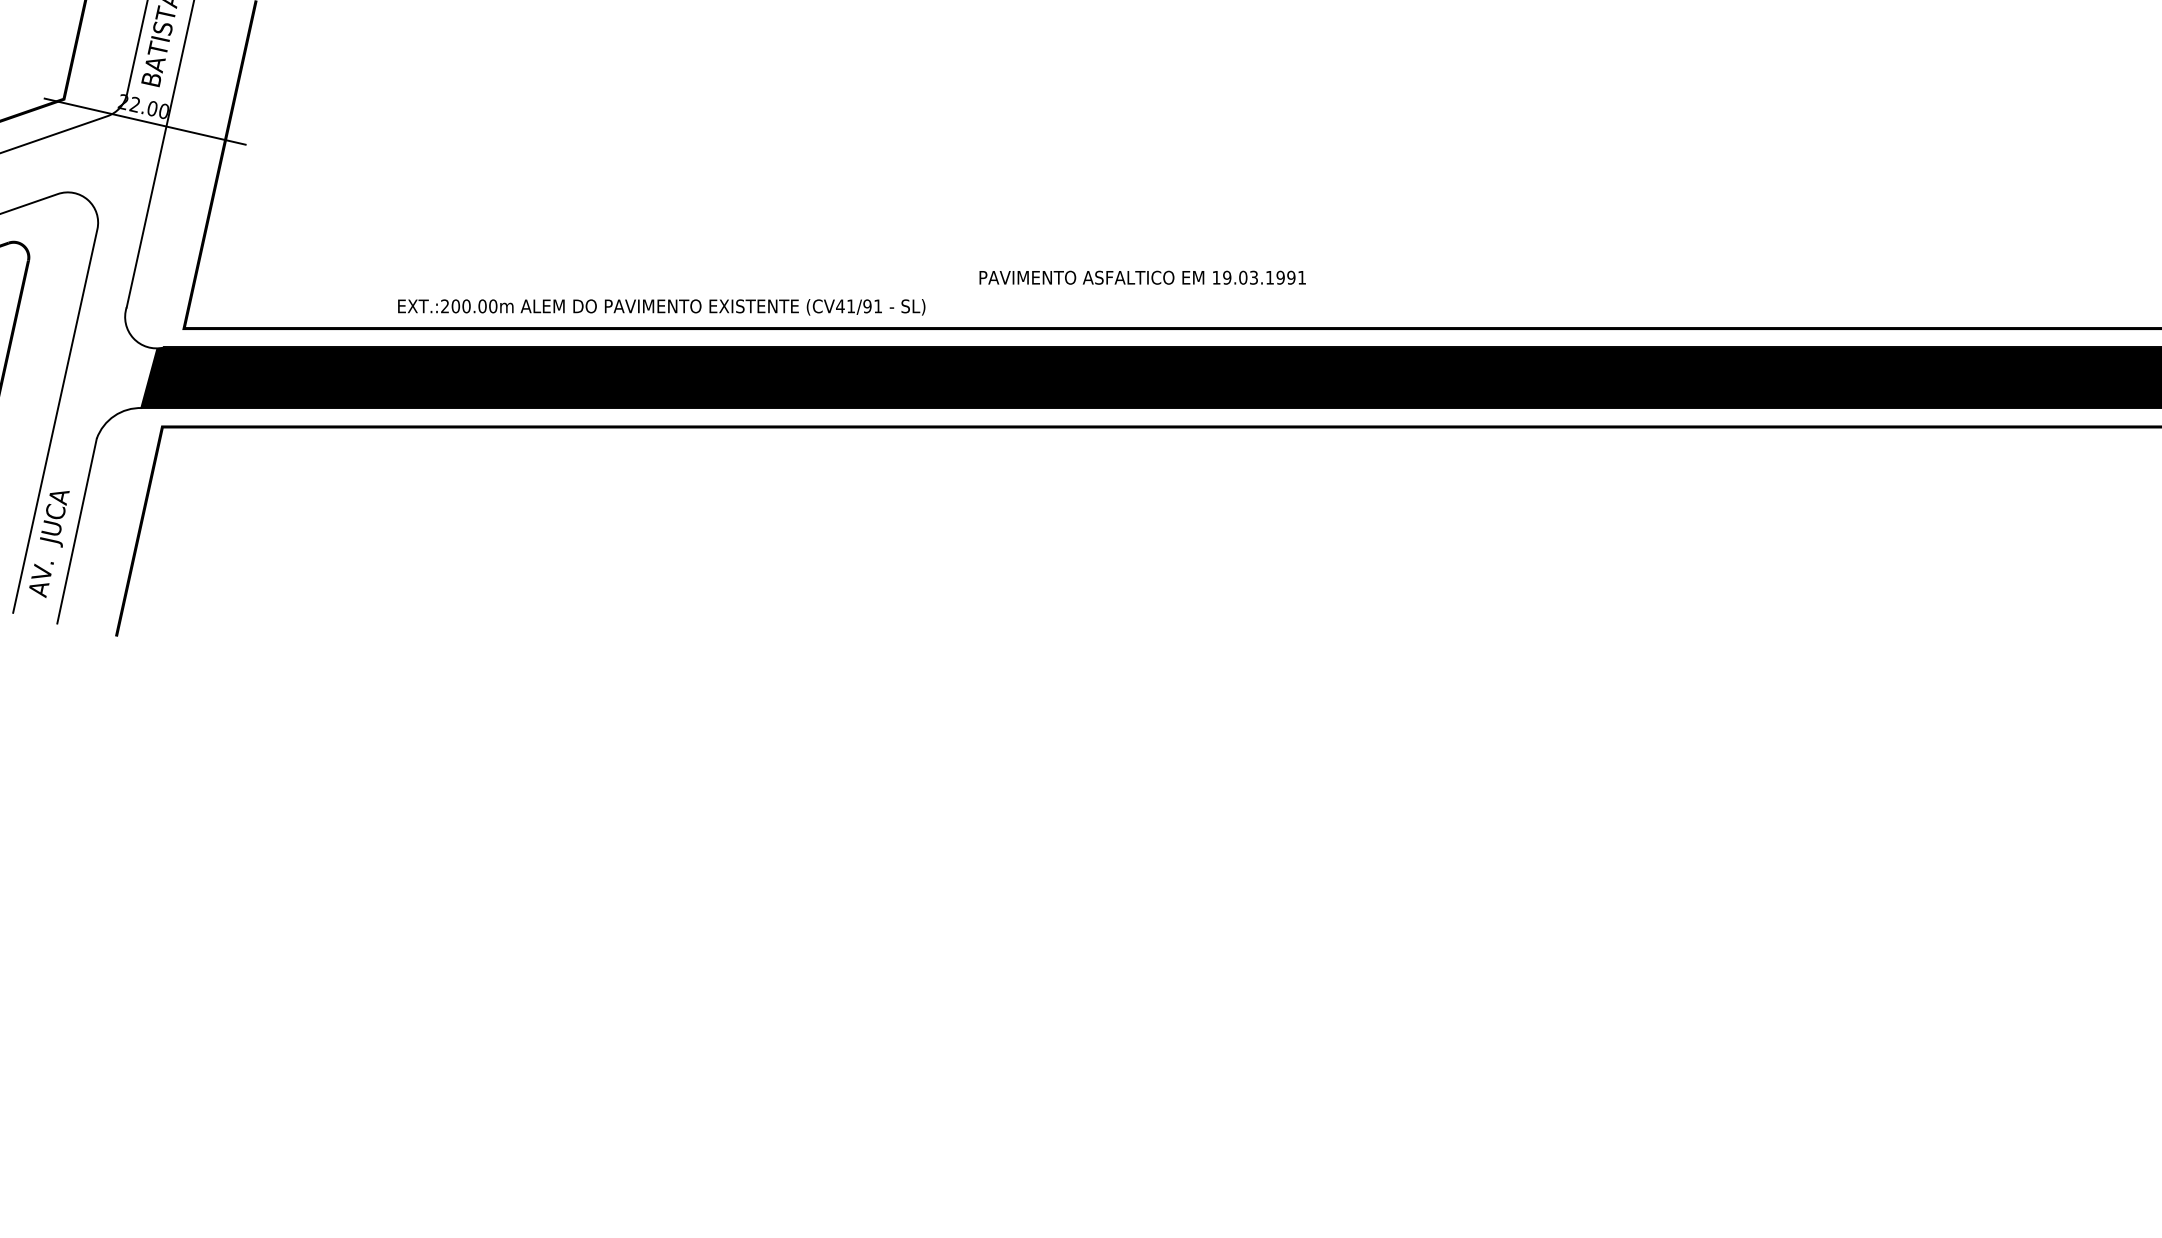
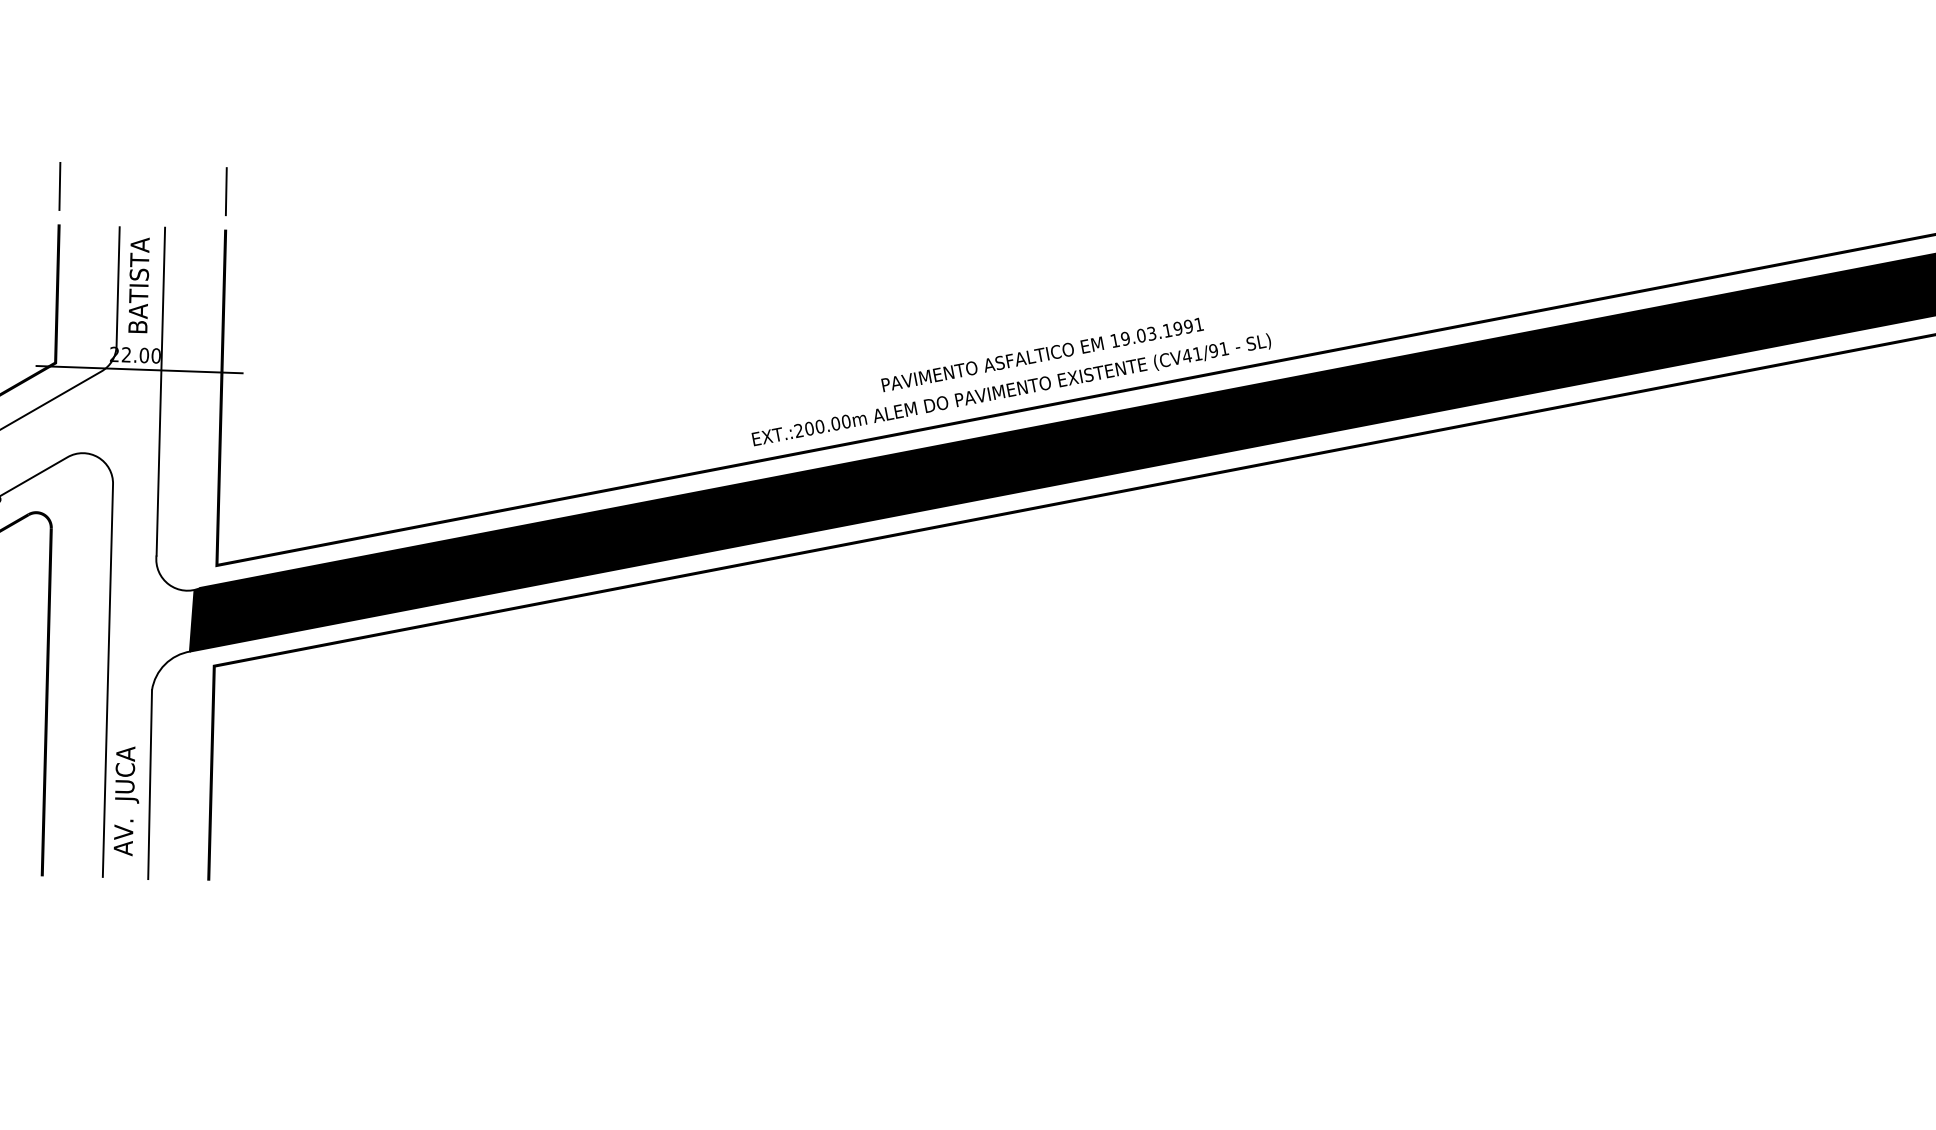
text: (1142, 277) -> (1042, 354), moved
text: (661, 307) -> (1011, 390), moved

